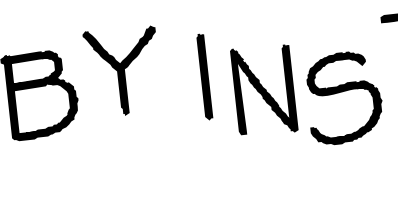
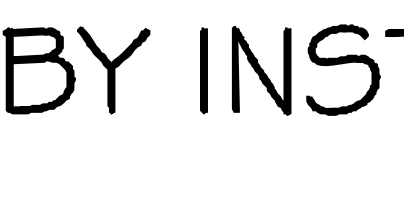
part: (123, 71) -> (113, 70), moved
part: (264, 90) -> (261, 70), moved
part: (344, 97) -> (343, 69), moved

